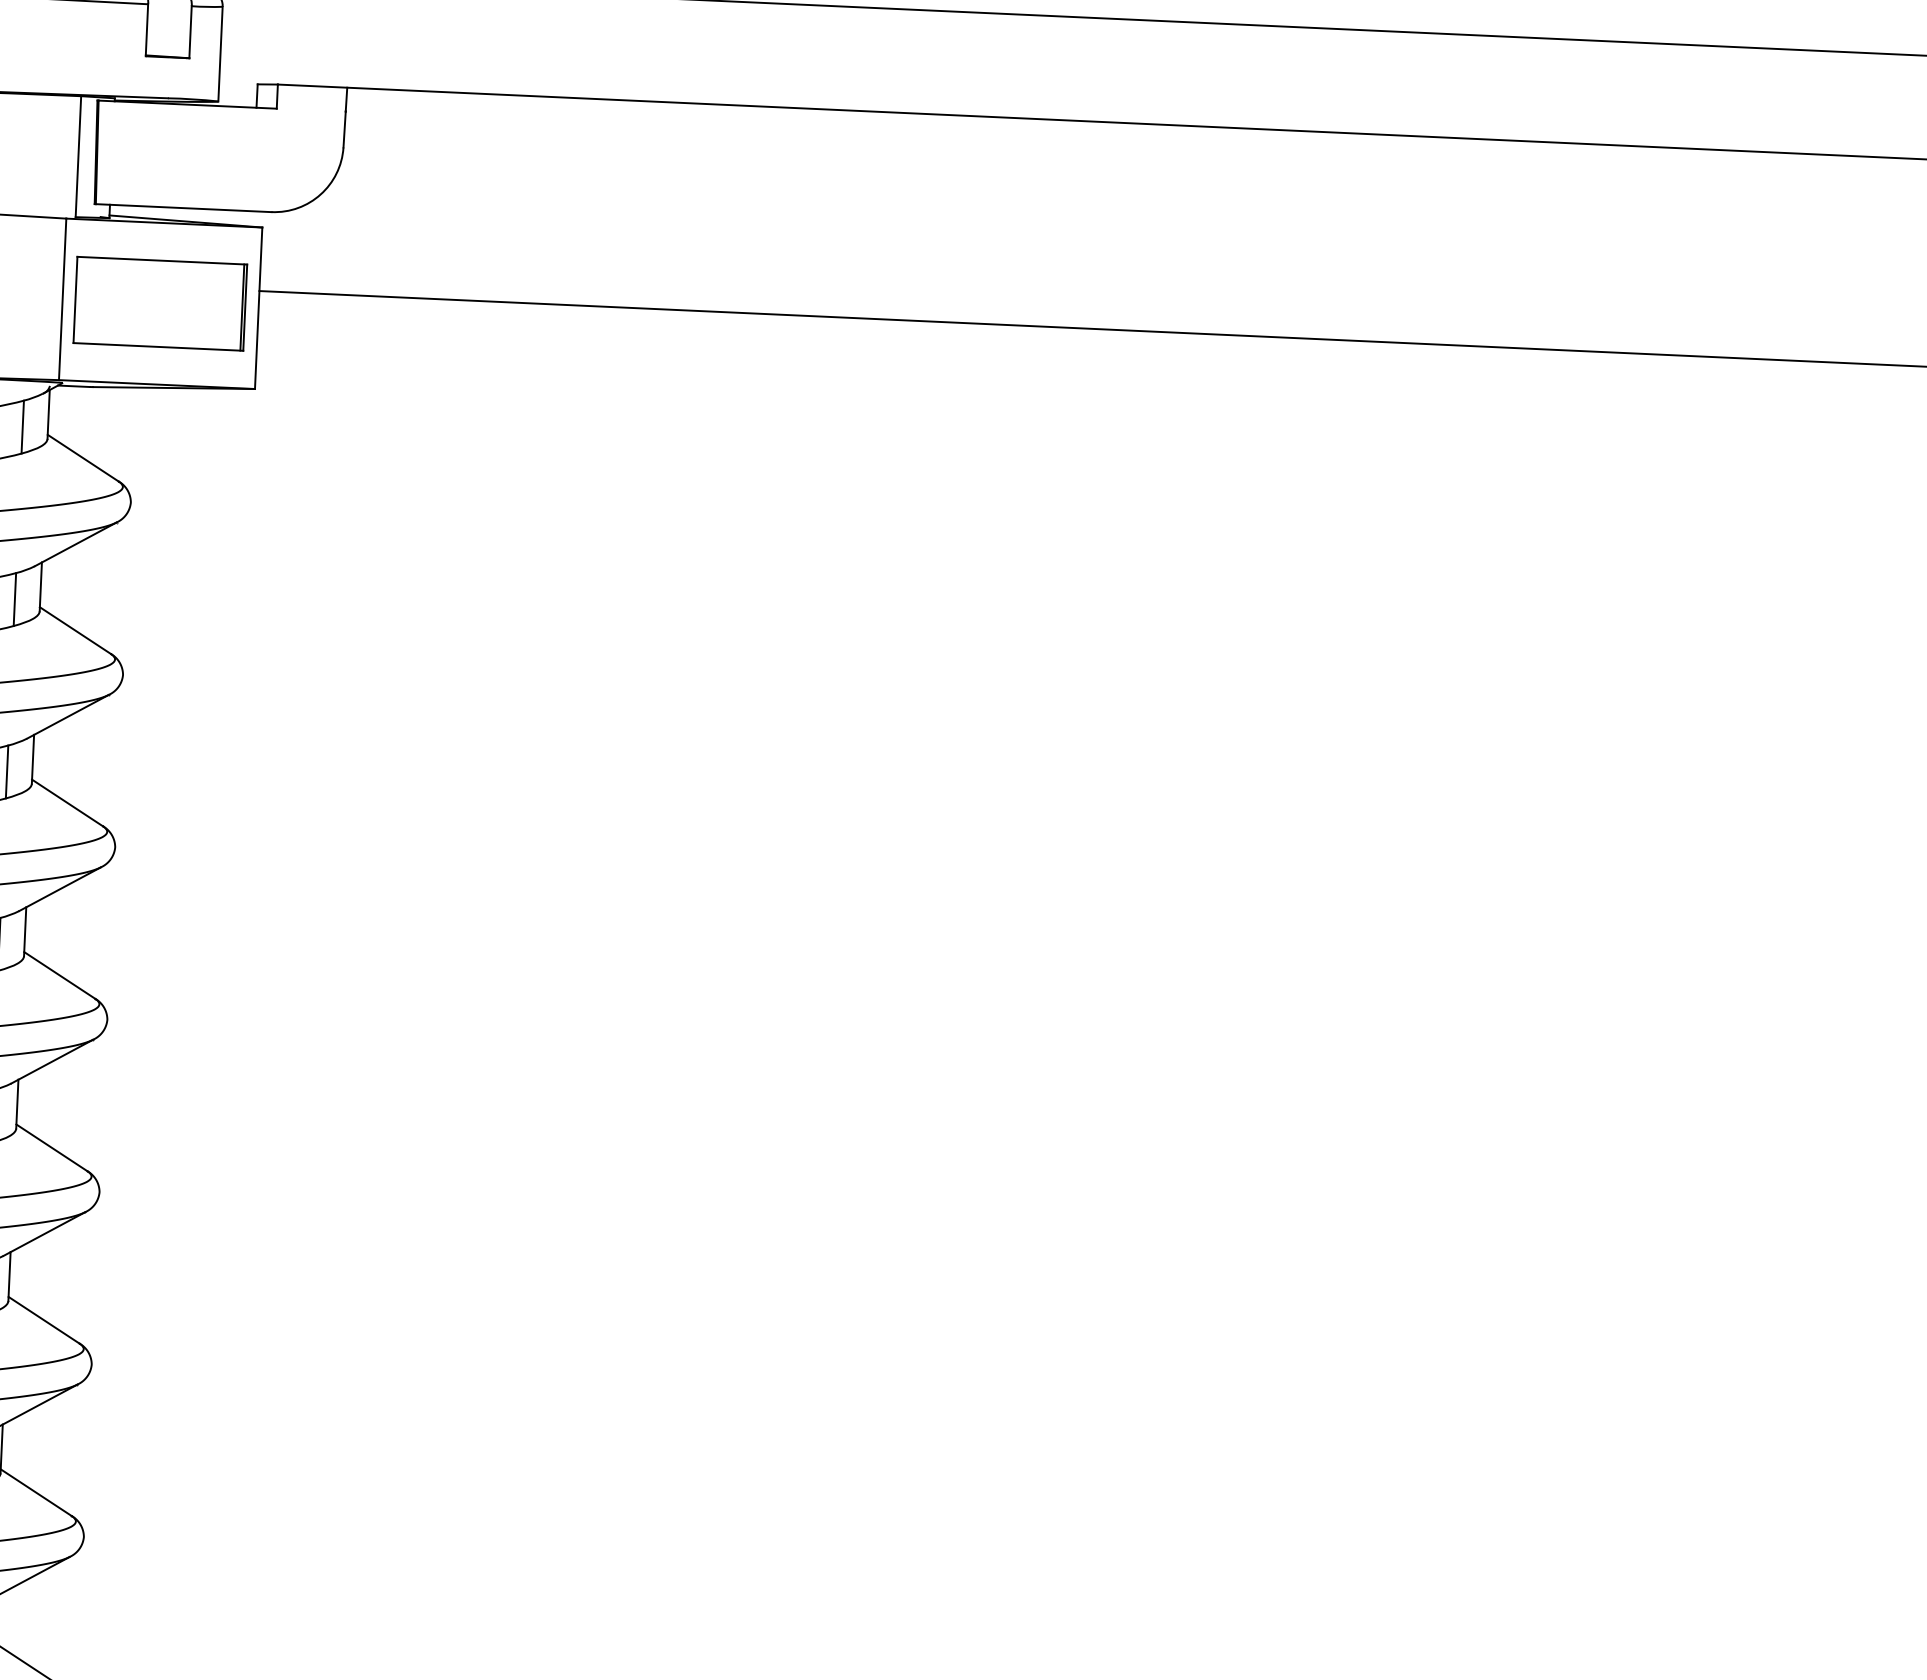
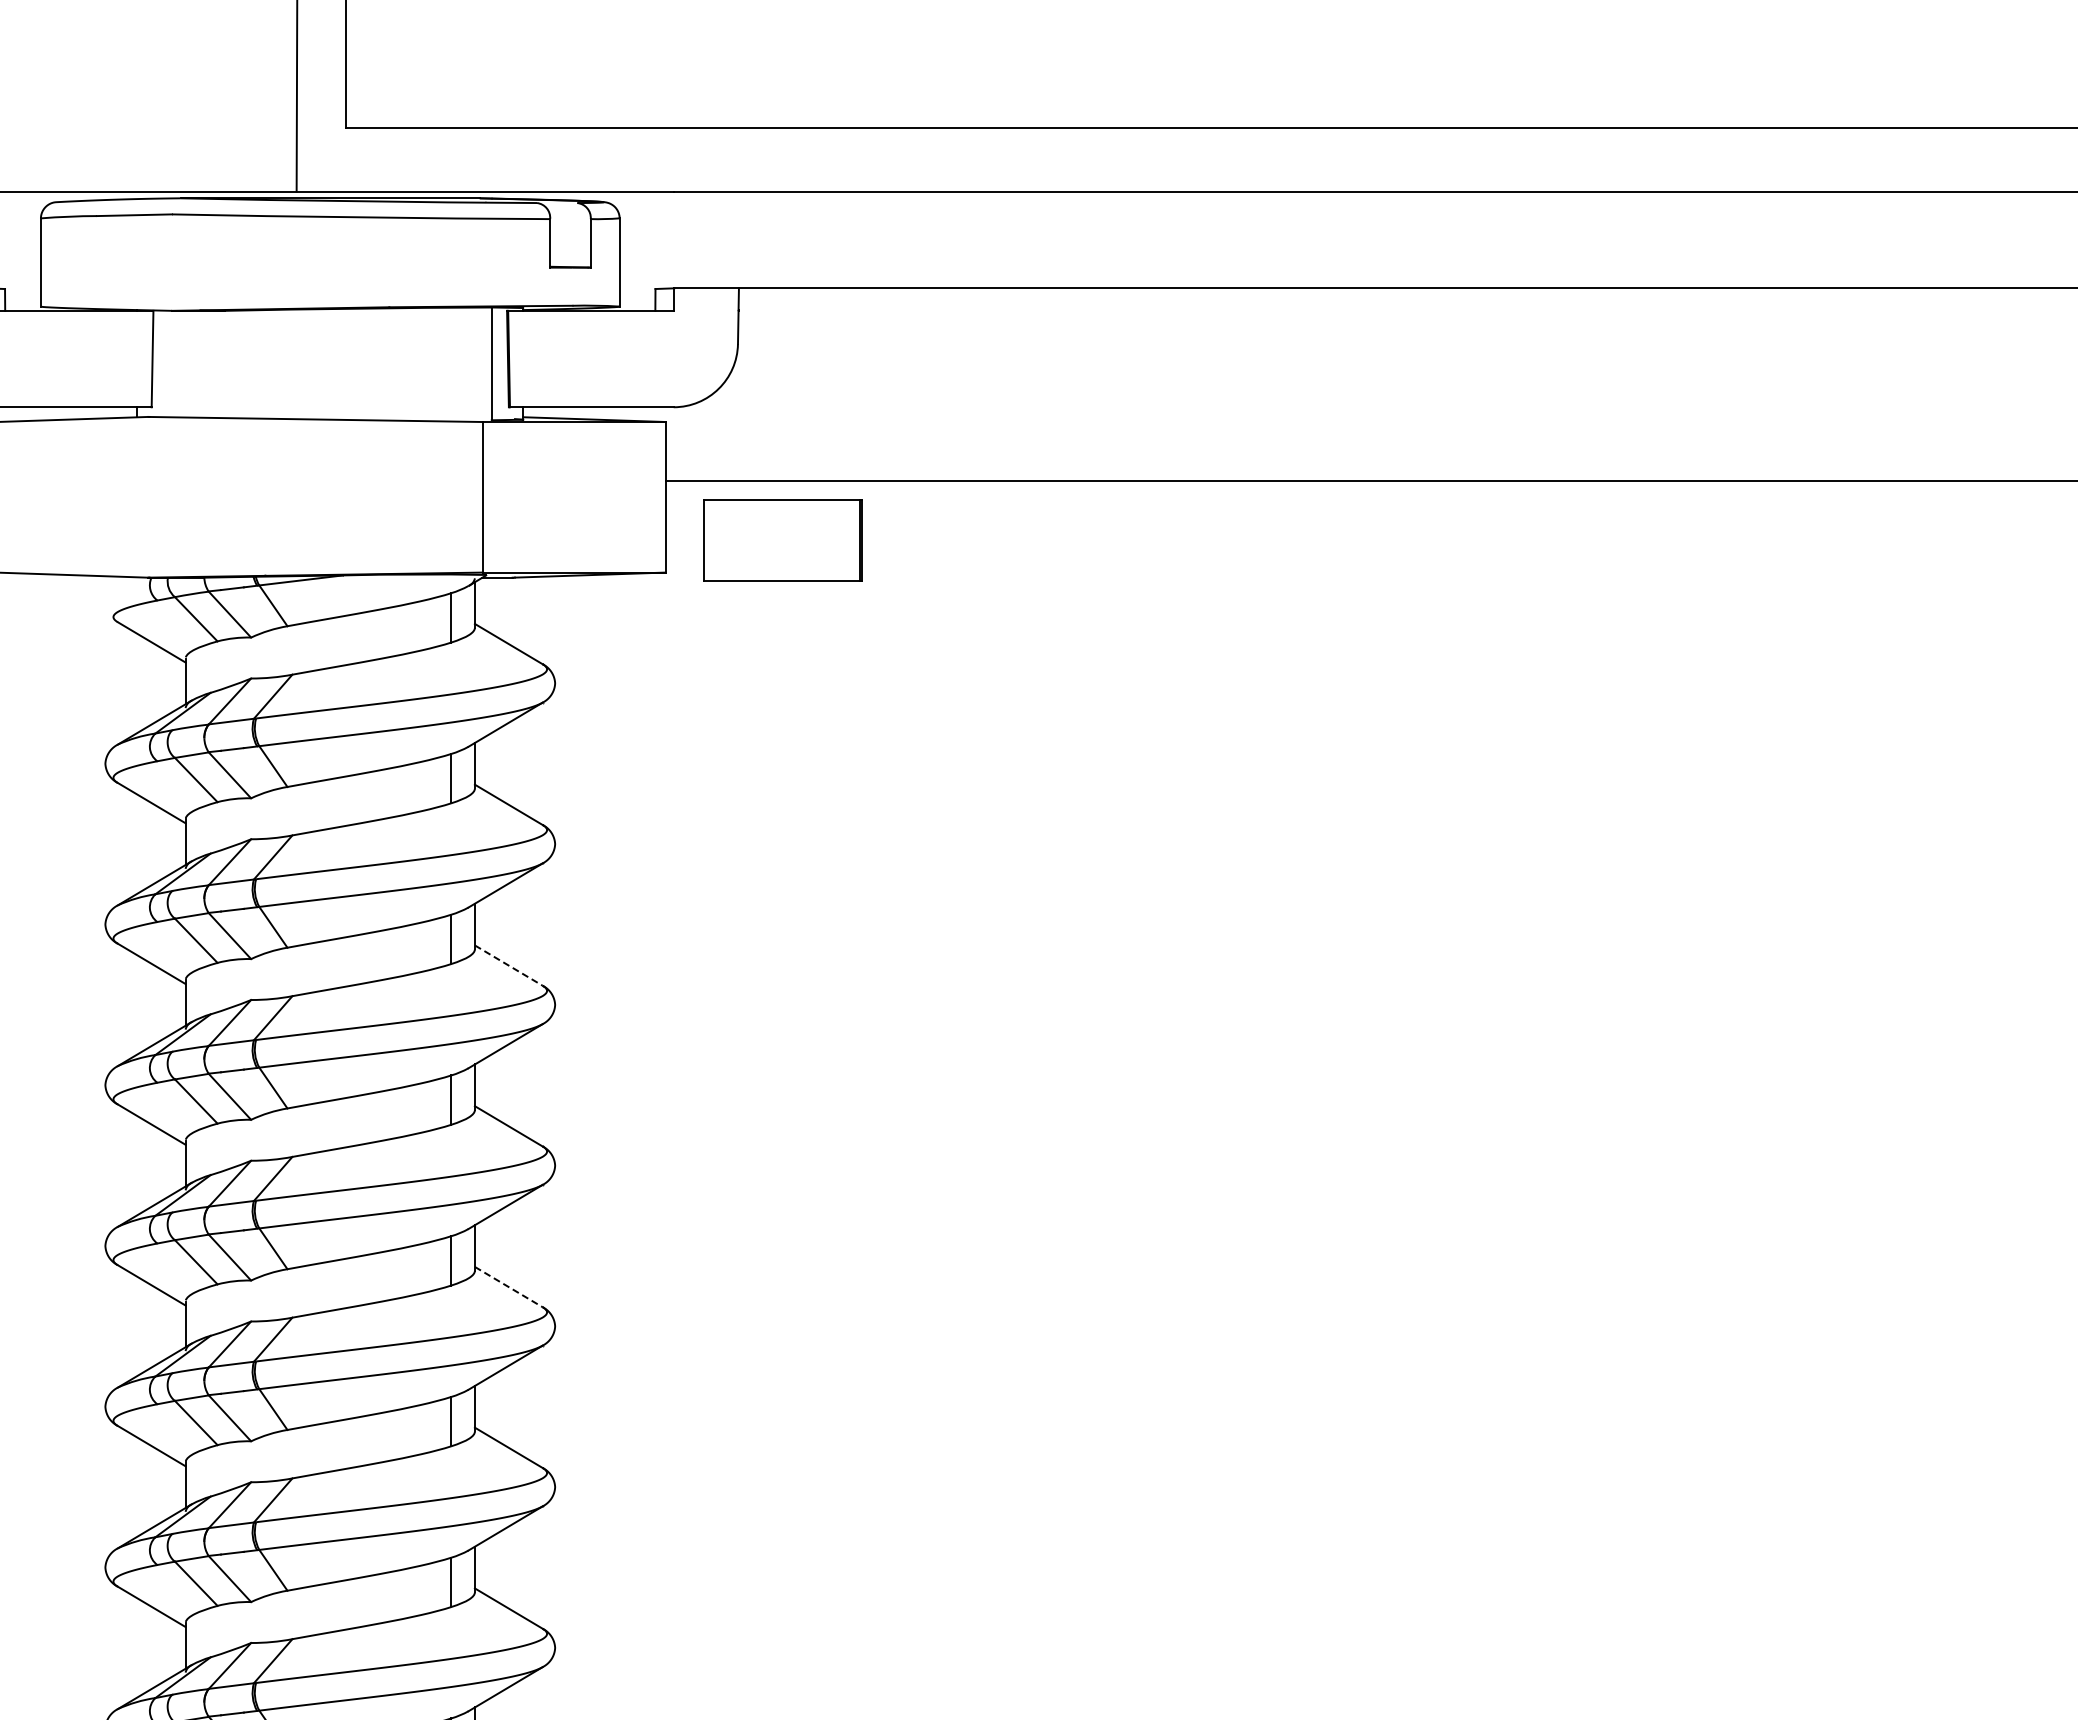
part: (159, 303) -> (782, 540), moved
line: (68, 802) -> (509, 965), solid -> dashed
line: (52, 1148) -> (509, 1287), solid -> dashed

